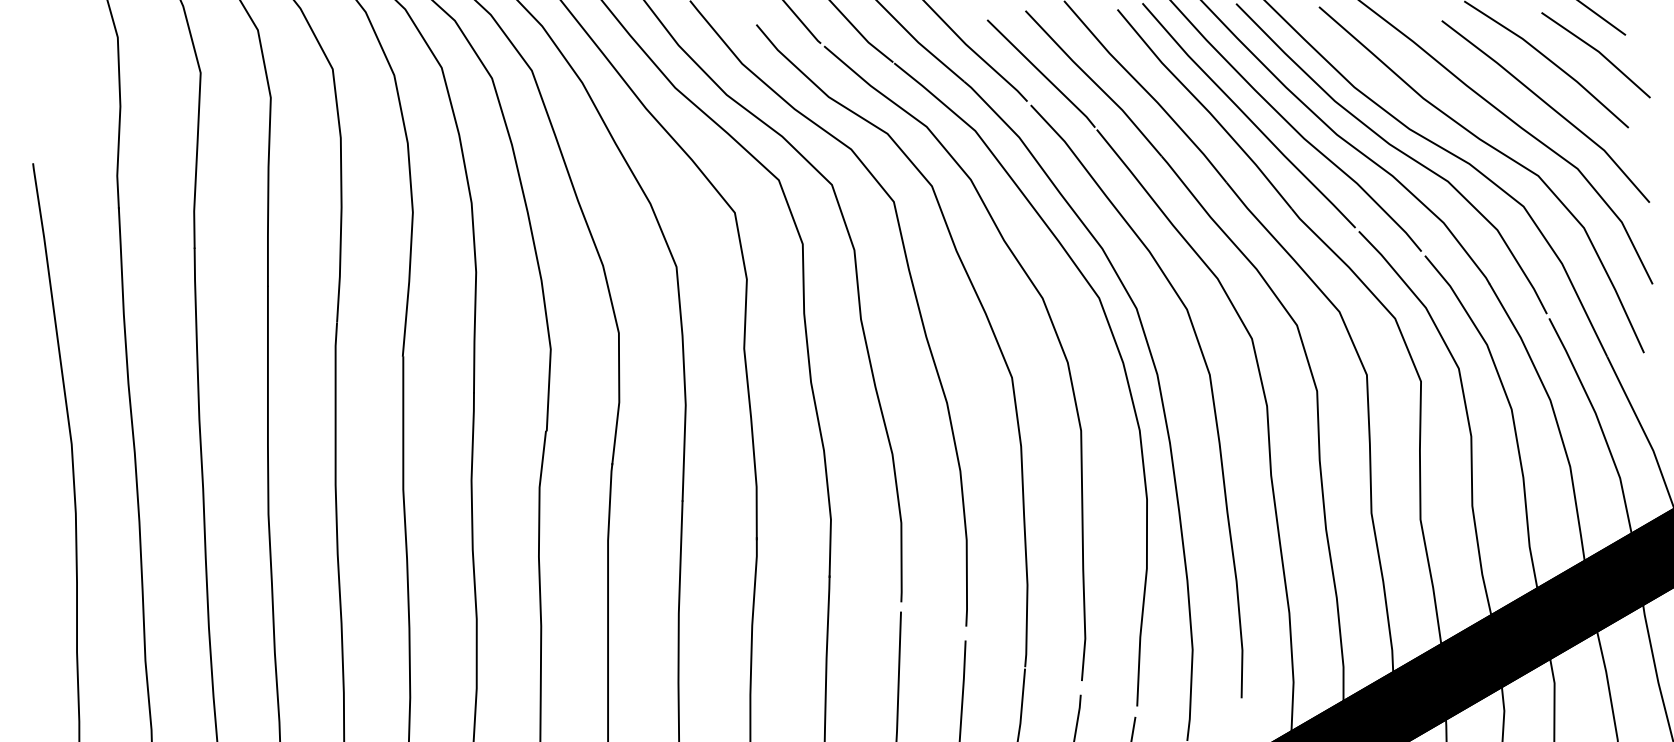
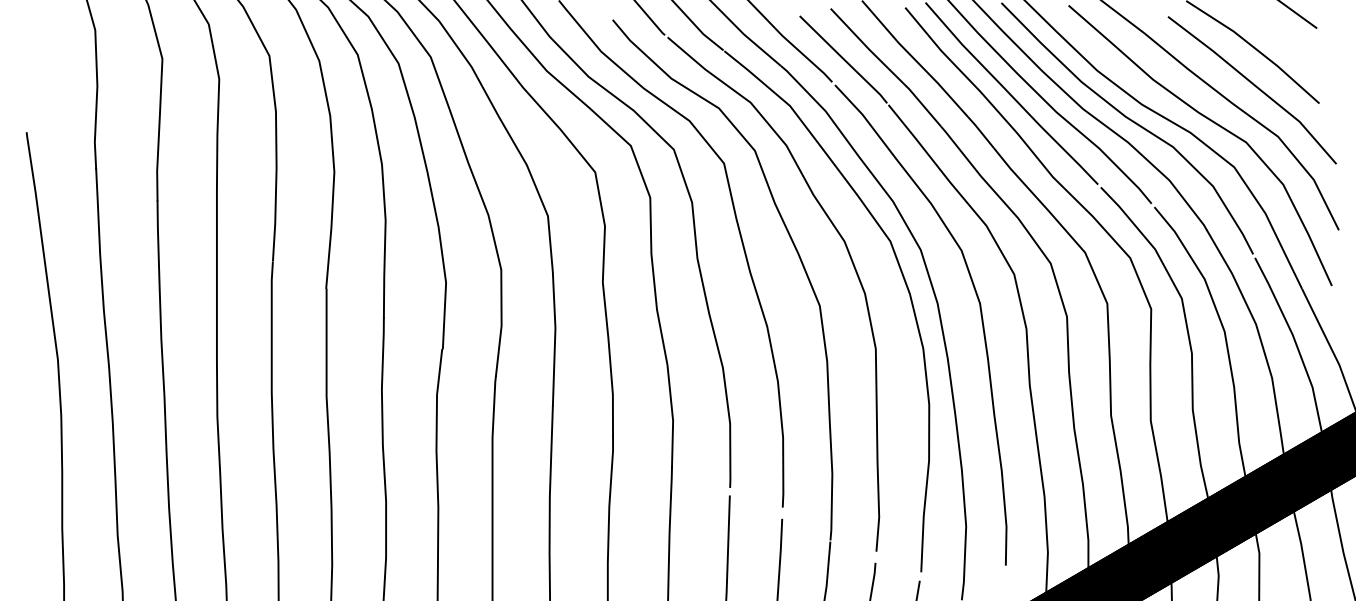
line: (1597, 52) -> (1294, 42), removed

